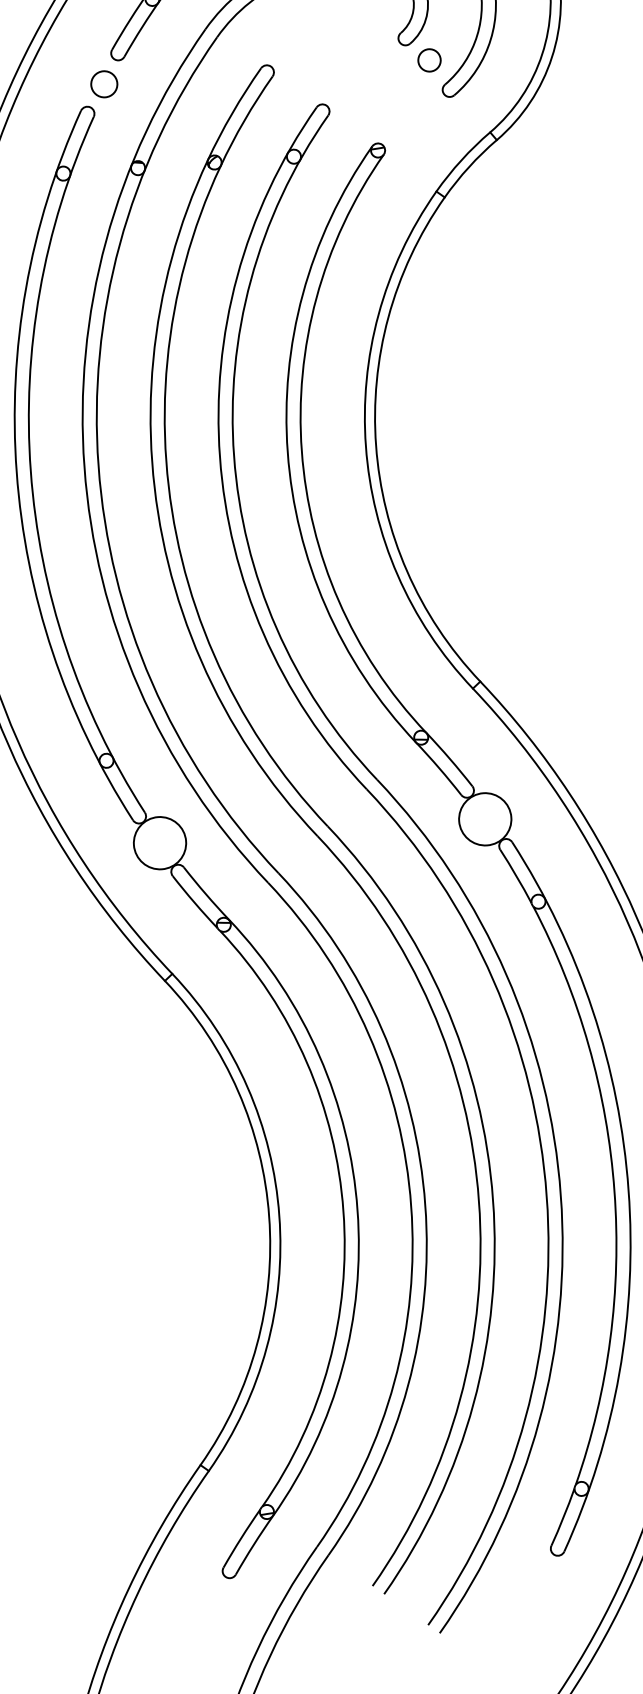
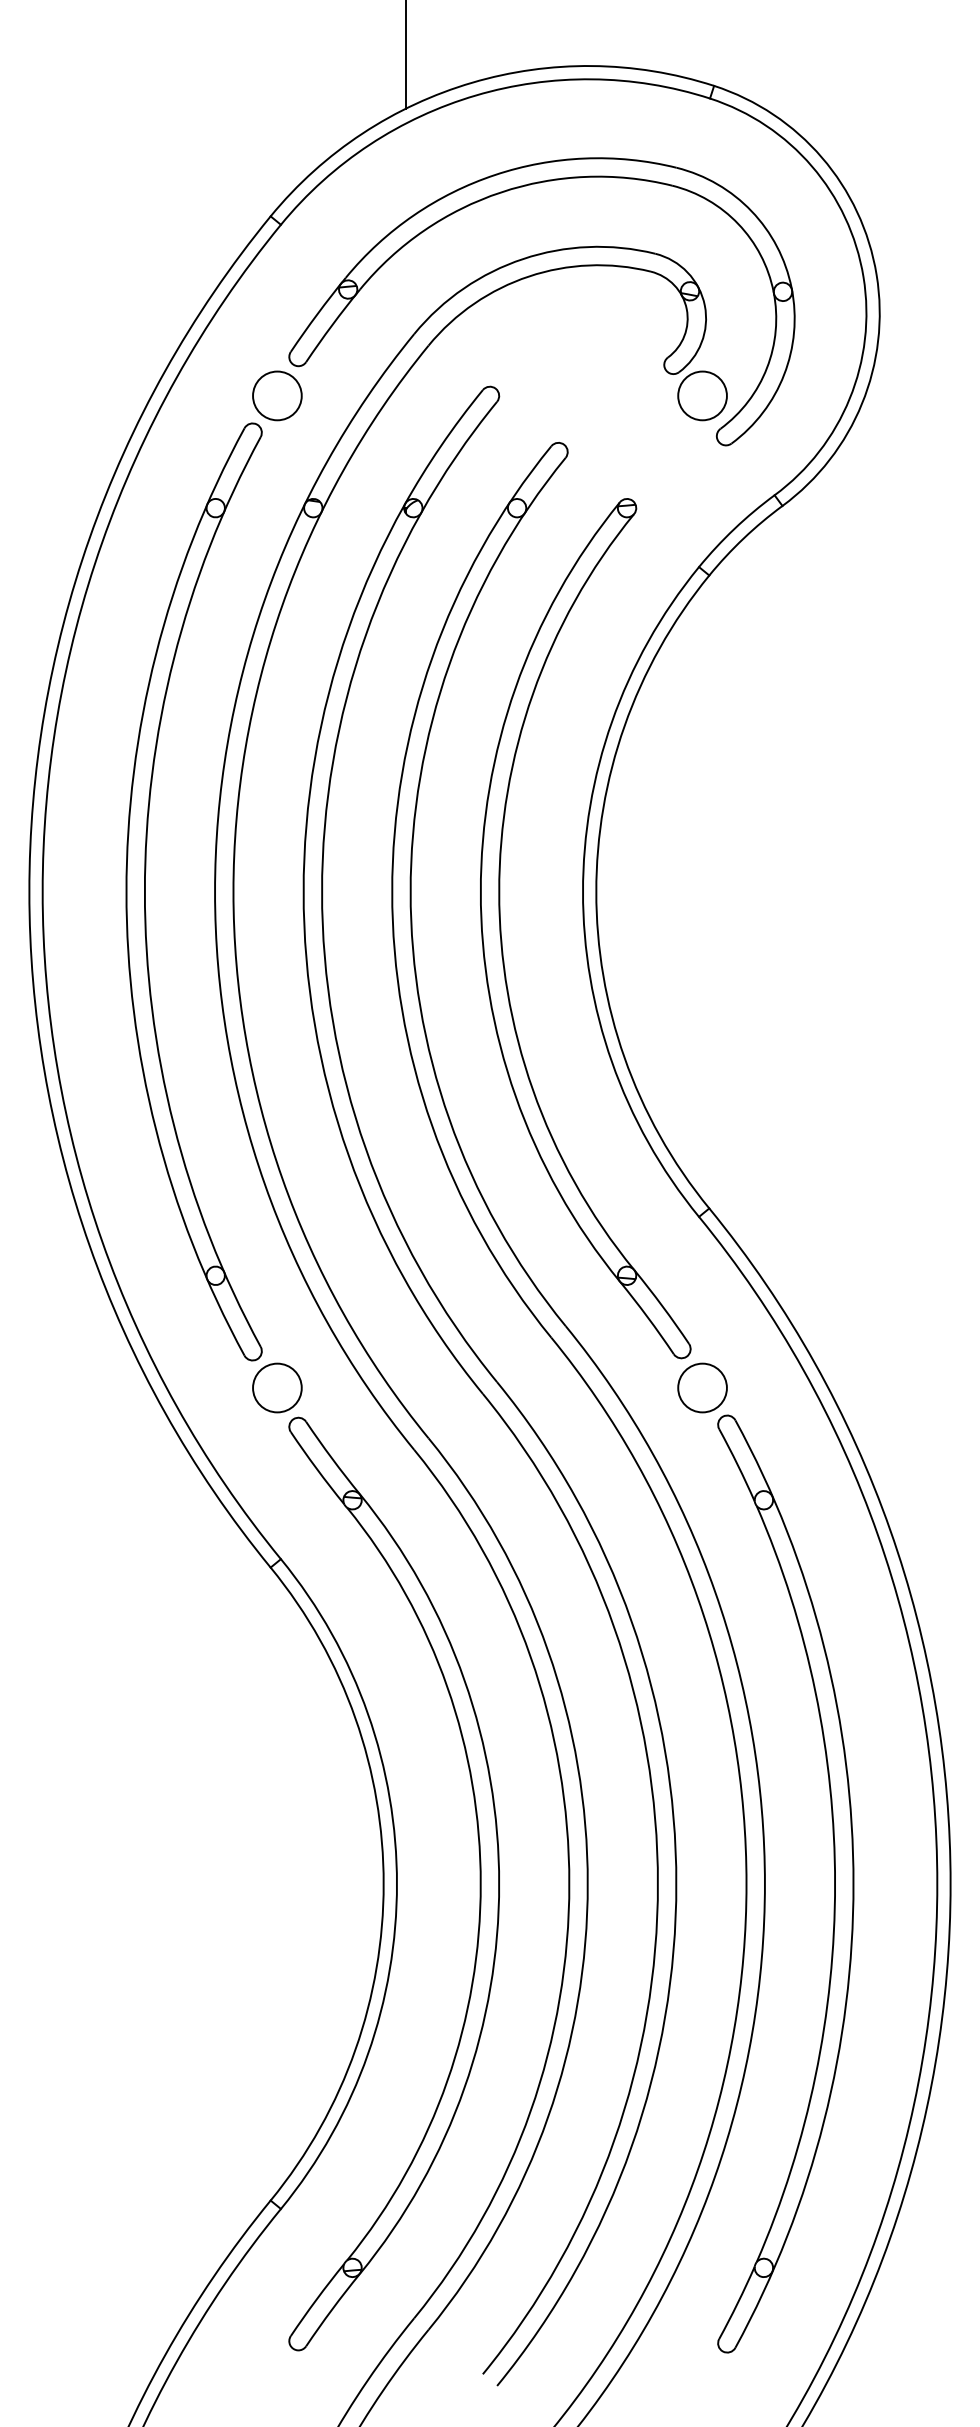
circle: (429, 60) -> (702, 395), size x1.67
circle: (104, 83) -> (277, 395), size x1.43
circle: (485, 818) -> (702, 1387), size x0.71
circle: (160, 842) -> (277, 1387), size x0.71

